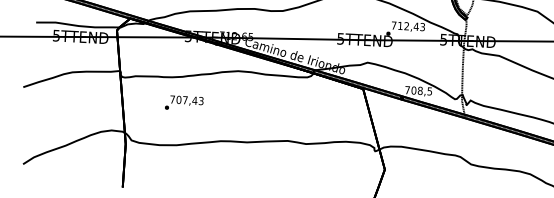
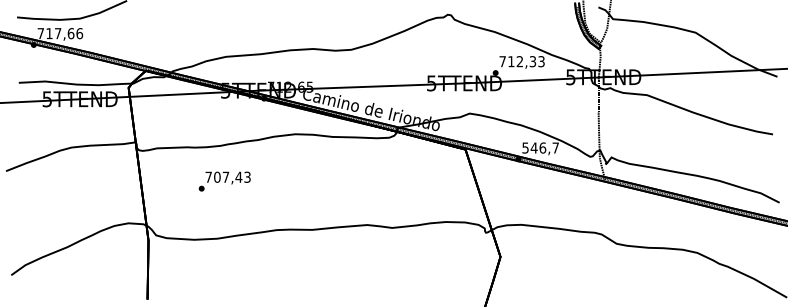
text: (416, 26) -> (532, 61), 712,43 -> 712,33
text: (418, 90) -> (540, 147), 708,5 -> 546,7

